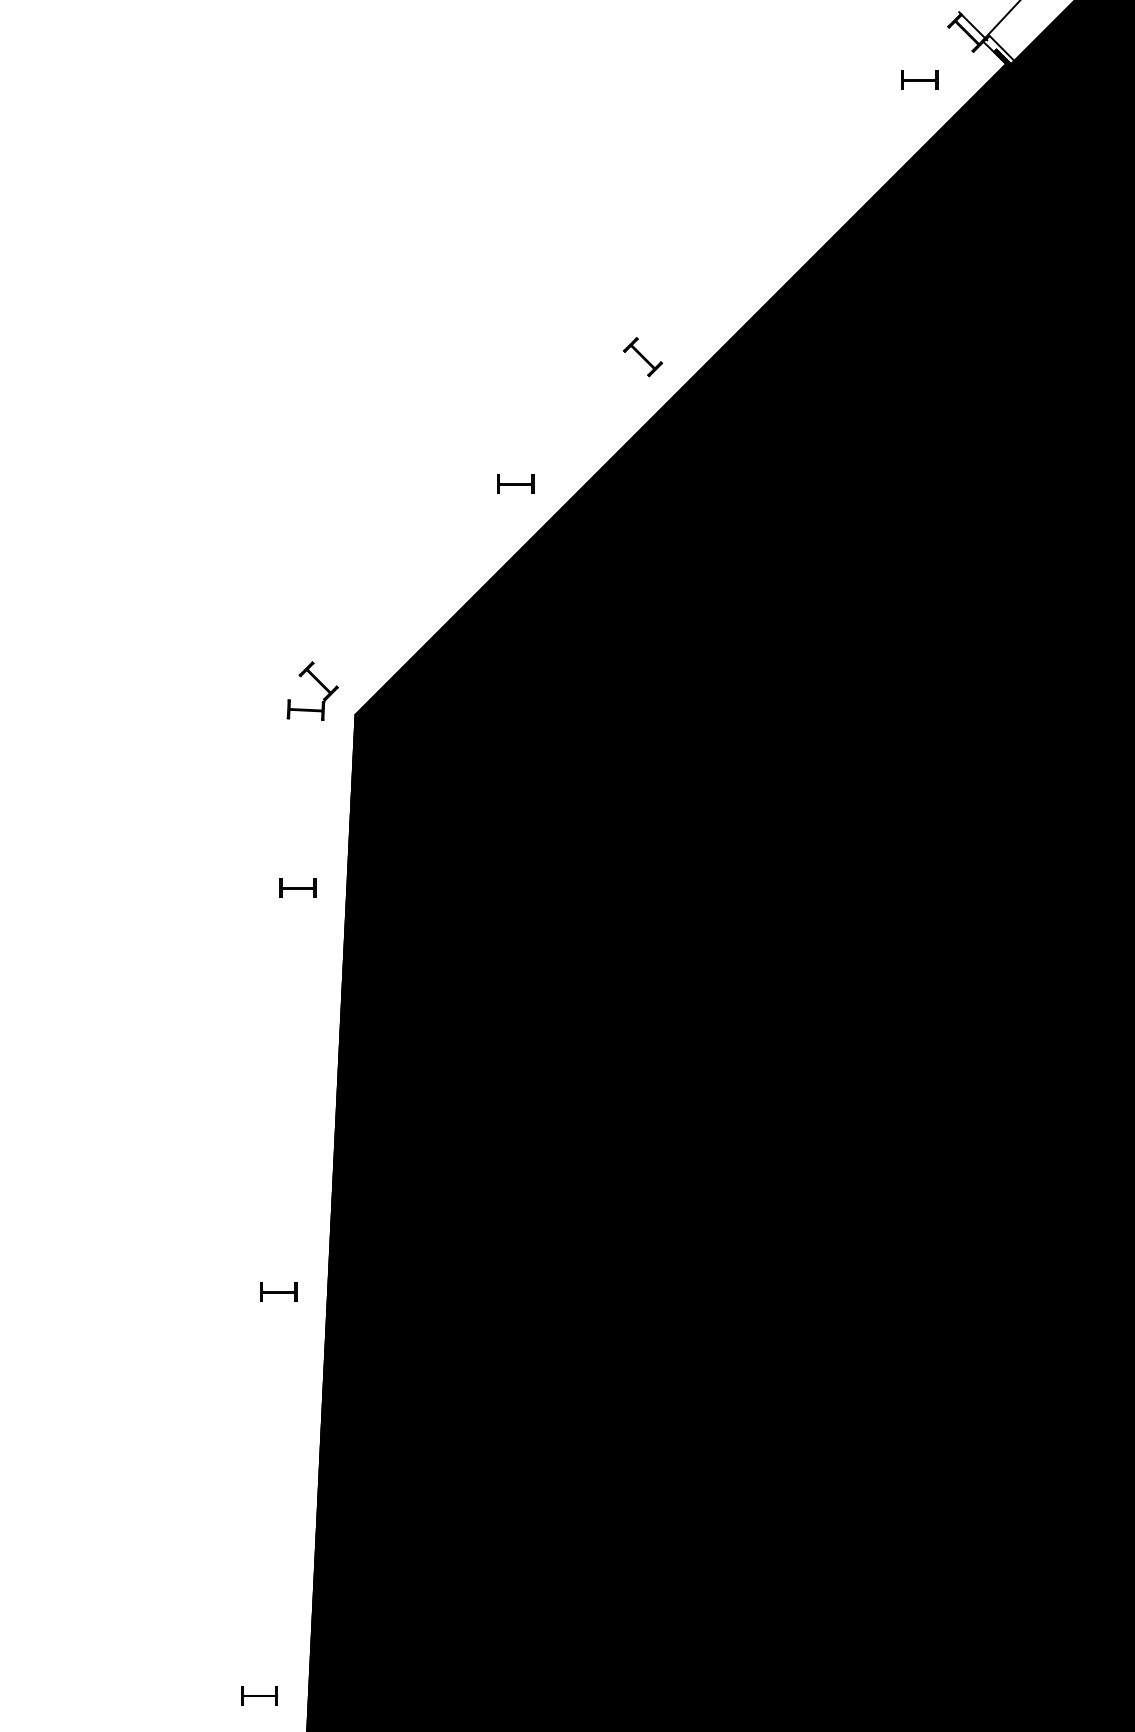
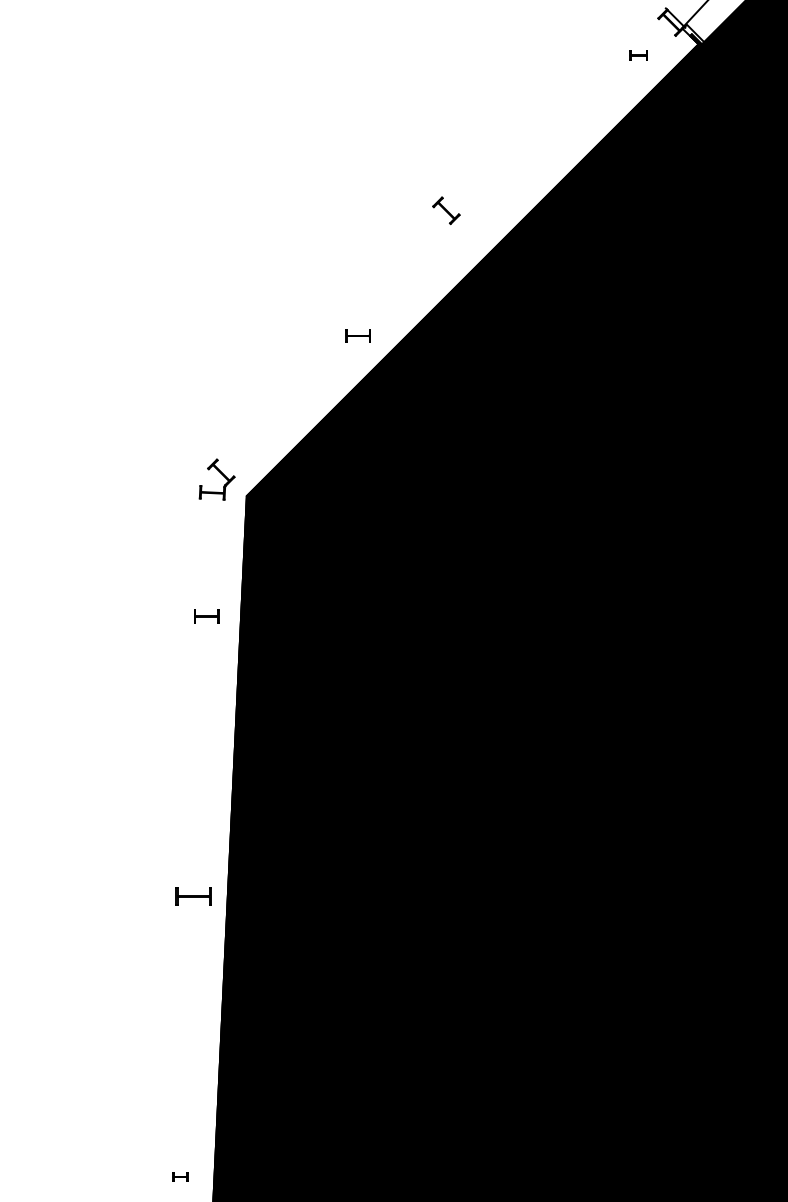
part: (919, 80) -> (638, 55), size x0.7
part: (643, 356) -> (446, 210), moved
part: (278, 1291) -> (193, 896), size x1.4
part: (259, 1695) -> (180, 1176), size x0.6

